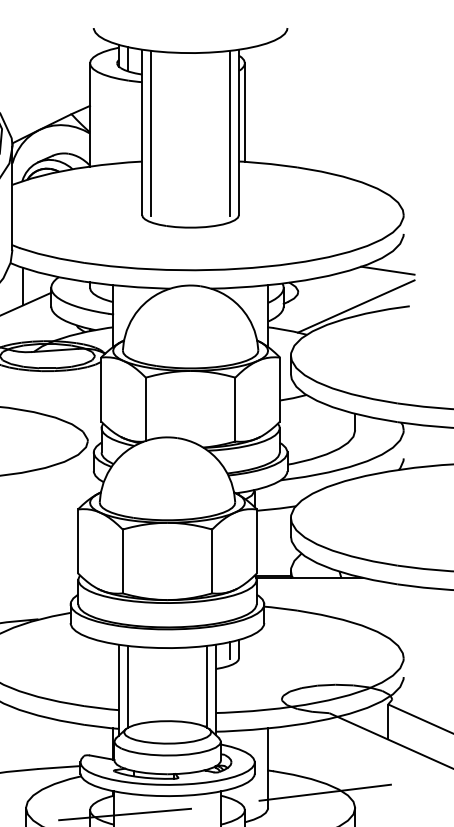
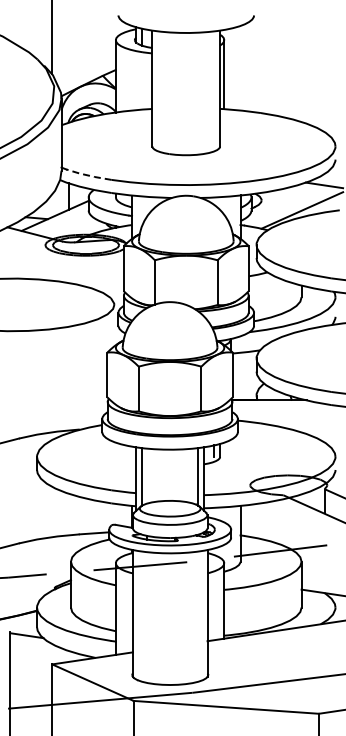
line: (150, 133) -> (158, 89), removed
line: (230, 133) -> (214, 89), removed
line: (52, 256) -> (89, 175), solid -> dashed

